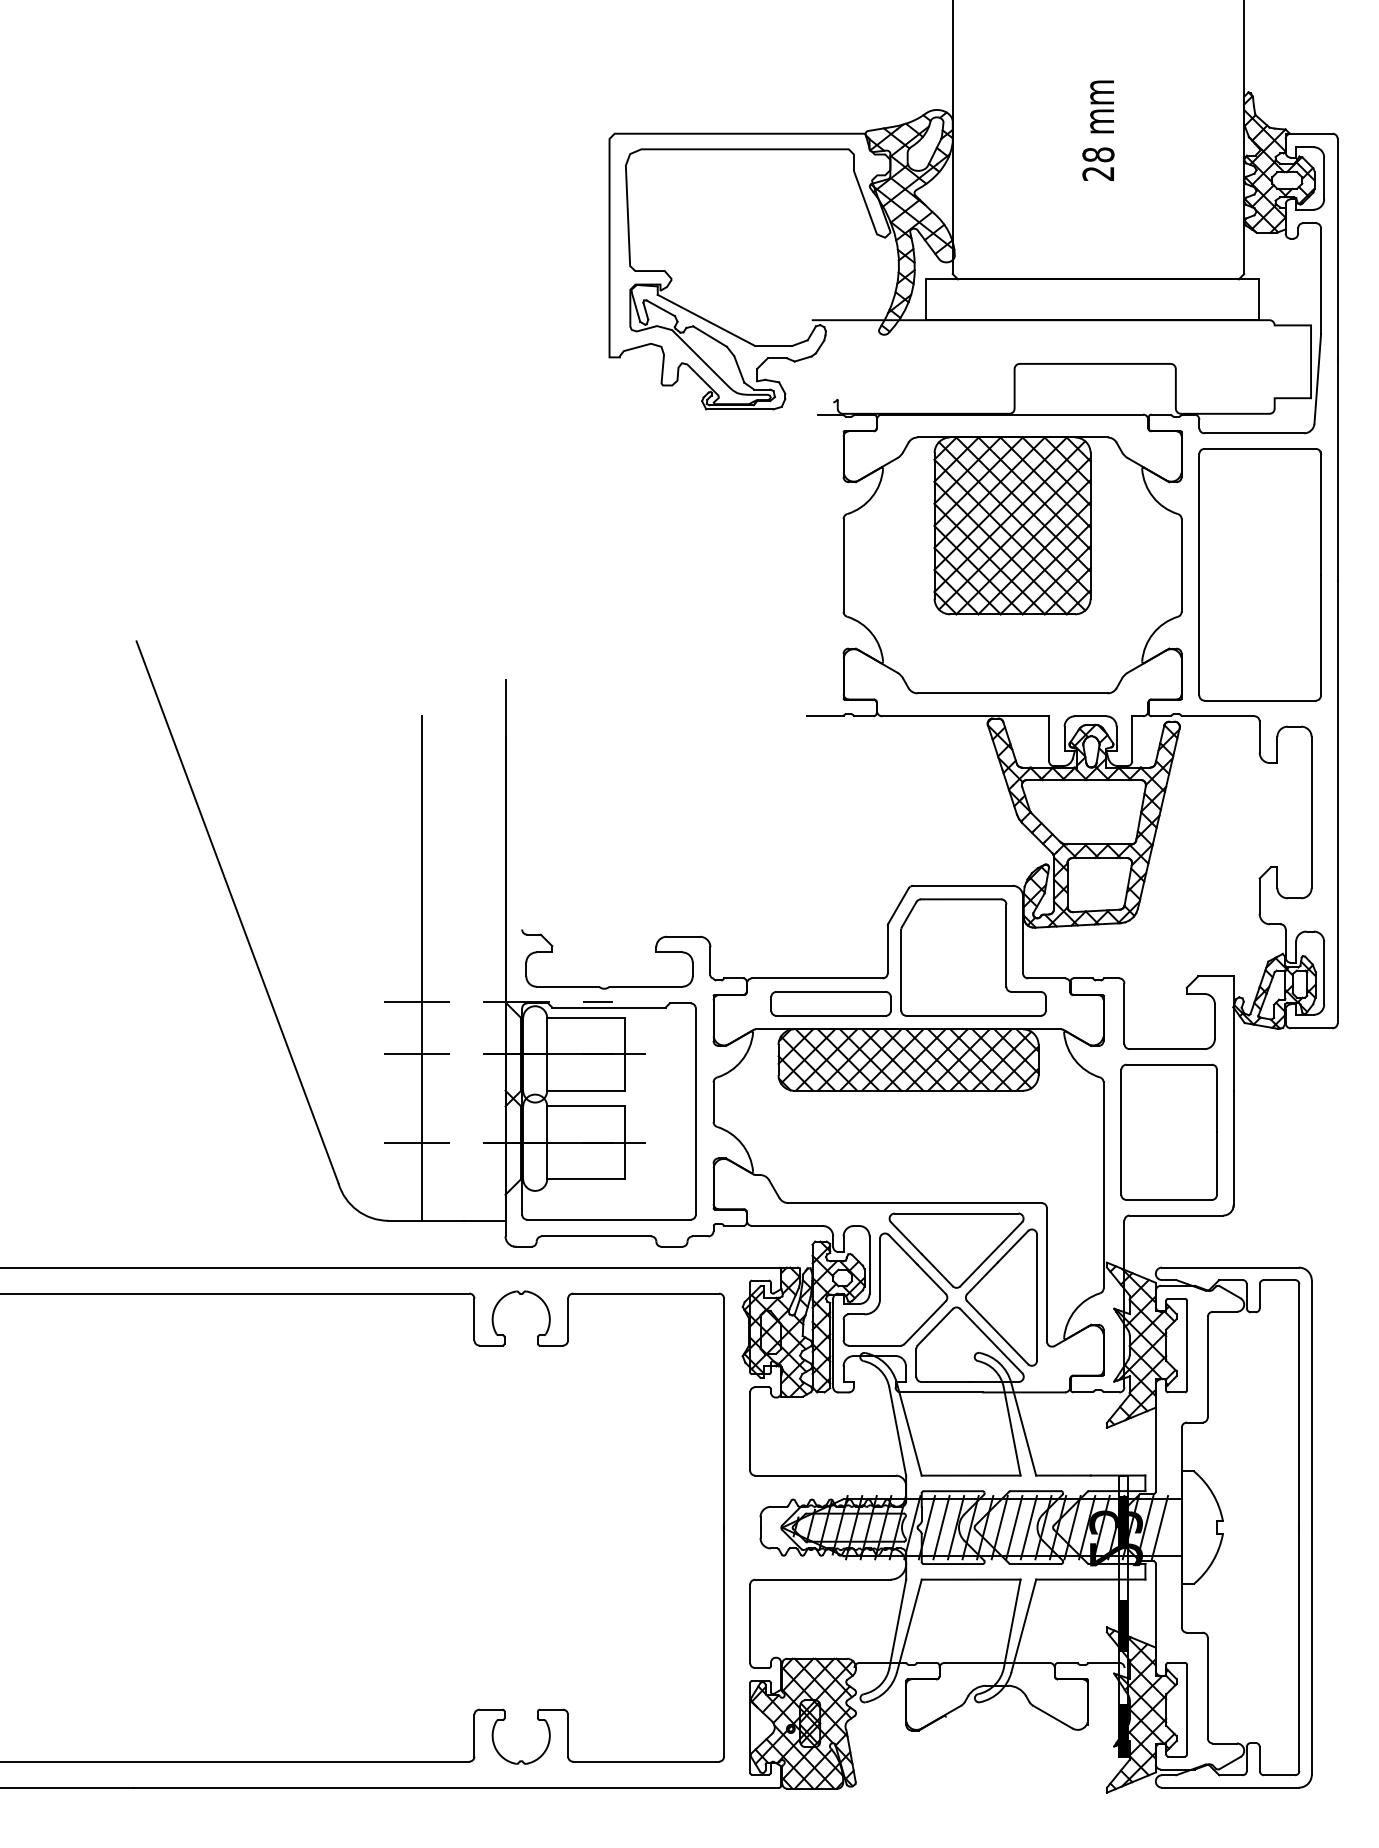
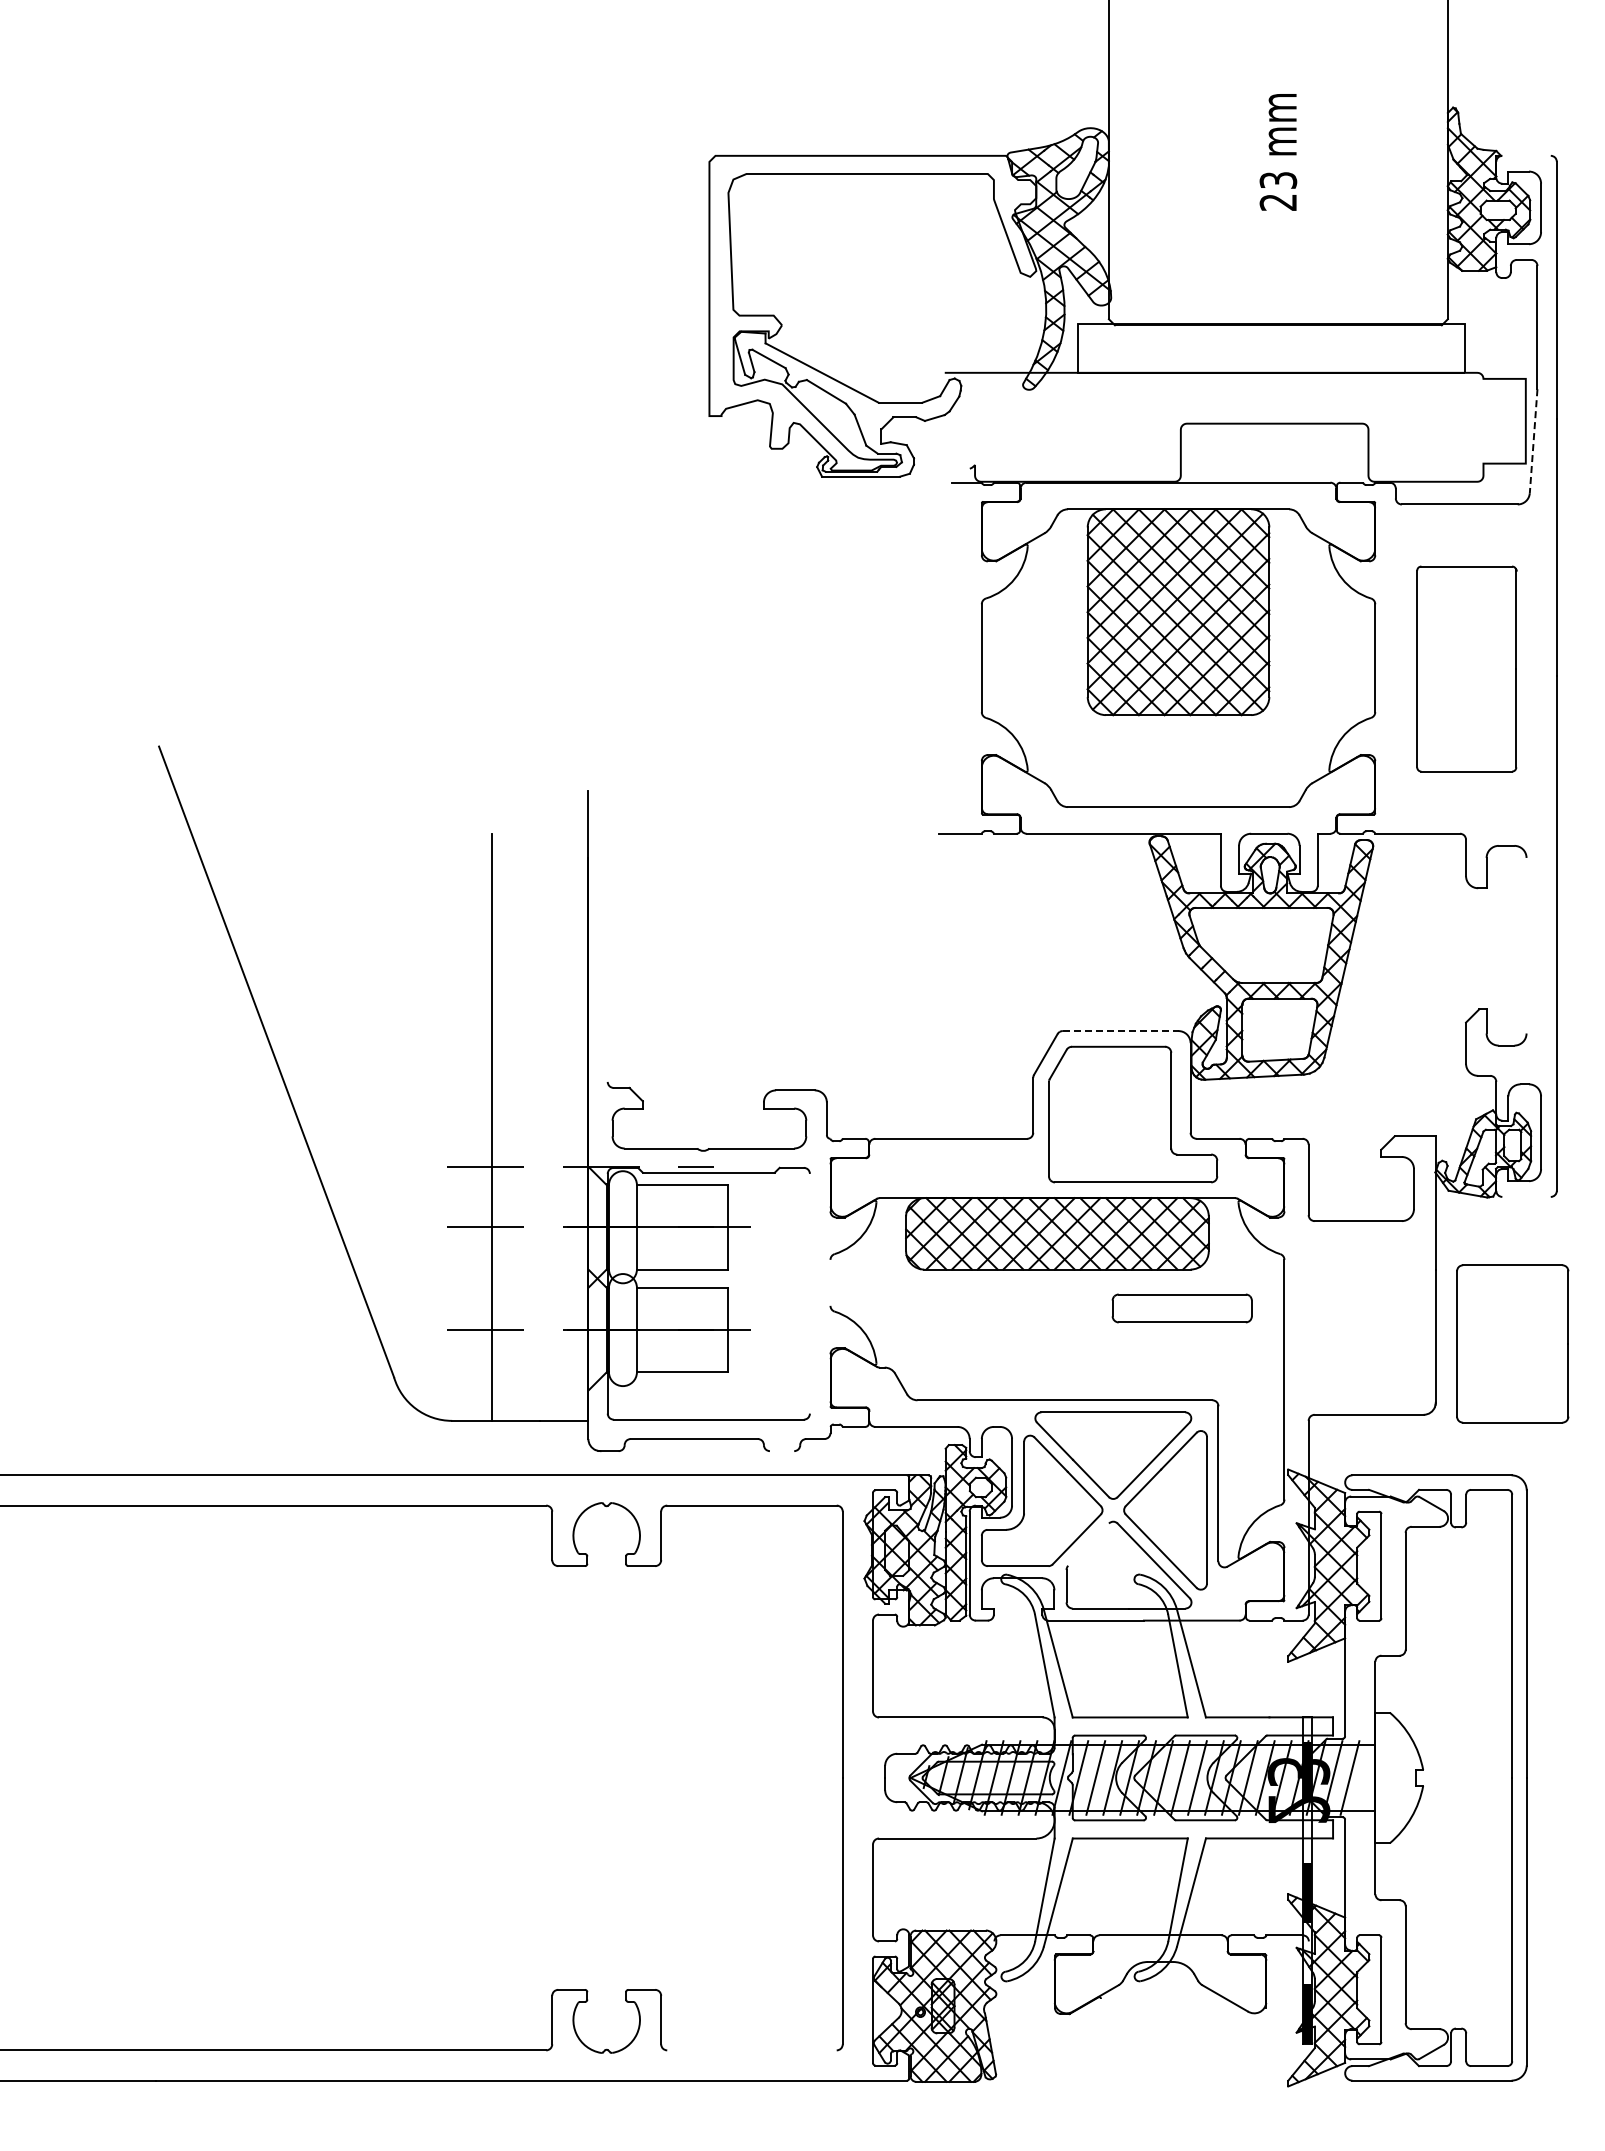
line: (1311, 133) -> (1526, 155), removed
text: (1098, 154) -> (1278, 179), 28 -> 23
line: (1317, 379) -> (1533, 441), solid -> dashed
part: (1260, 574) -> (1466, 668), size x0.7
line: (1311, 812) -> (1526, 945), removed
line: (962, 886) -> (1120, 1031), solid -> dashed
part: (830, 1003) -> (1181, 1308), moved
line: (1311, 1027) -> (1526, 1196), removed
line: (713, 1101) -> (830, 1282), removed
line: (695, 1111) -> (809, 1293), removed
part: (1168, 1131) -> (1512, 1343), moved
line: (671, 1247) -> (781, 1451), removed
line: (935, 1327) -> (1088, 1544), removed
line: (645, 1761) -> (751, 2050), removed

